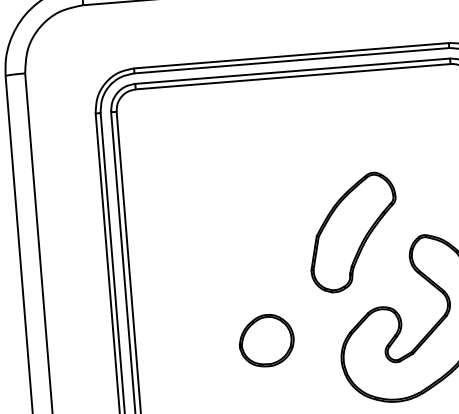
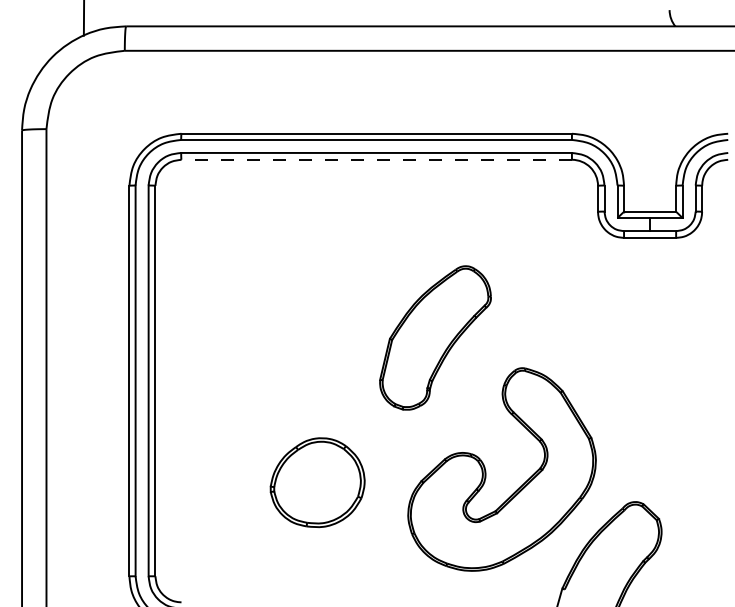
line: (293, 76) -> (376, 159), solid -> dashed
part: (353, 232) -> (435, 337), moved
part: (266, 340) -> (317, 482), size x1.4

